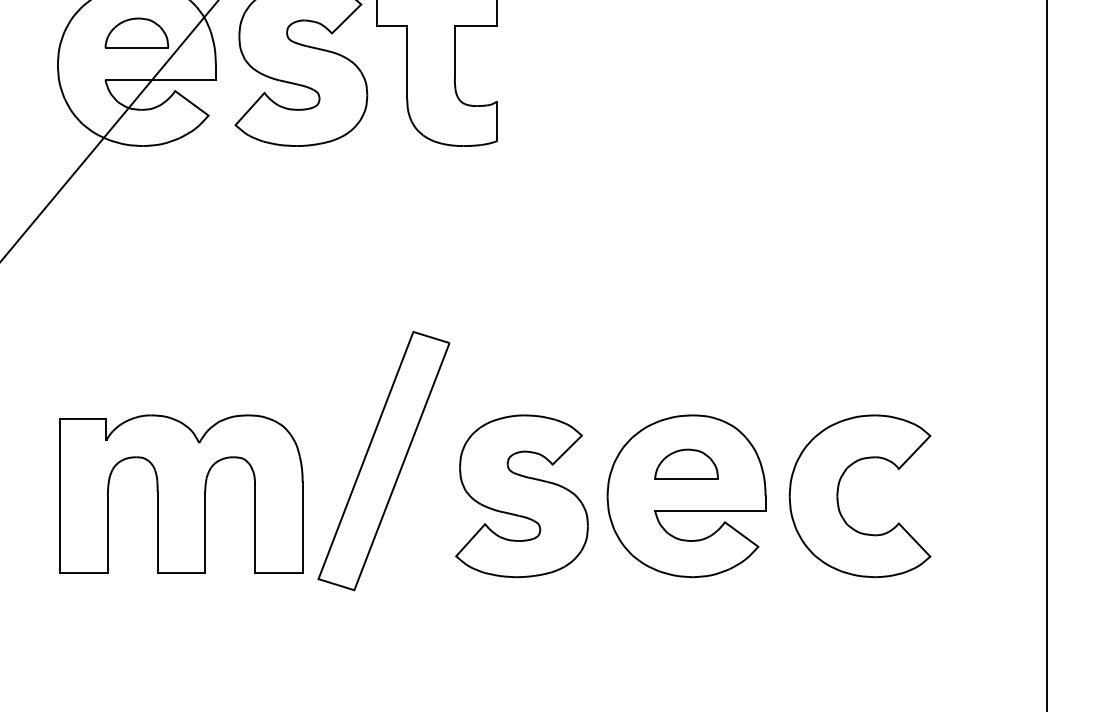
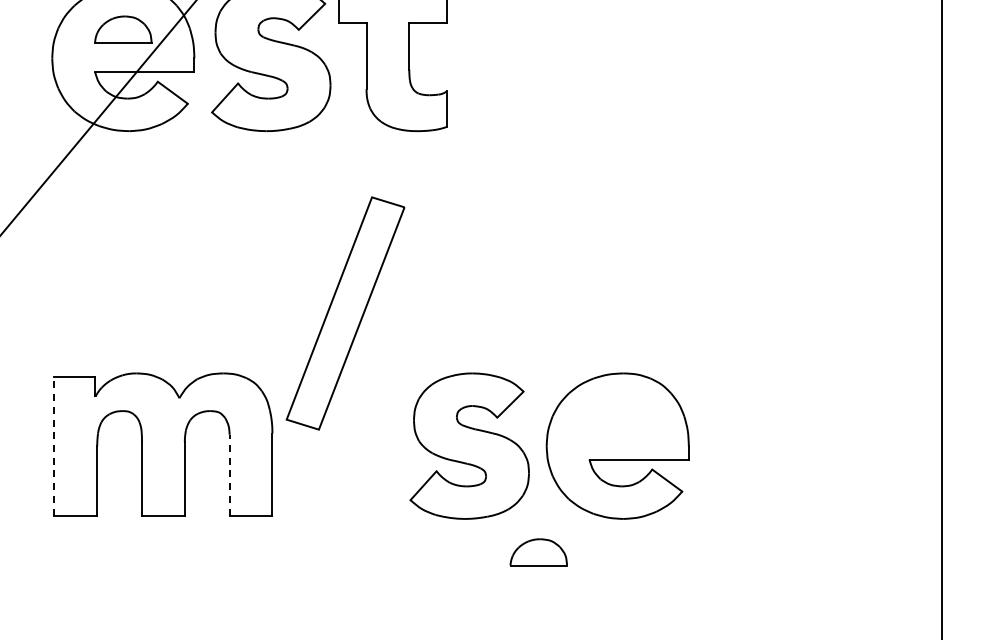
part: (383, 461) -> (345, 313), moved
part: (686, 464) -> (538, 552), moved
line: (60, 495) -> (54, 445), solid -> dashed
part: (838, 495) -> (754, 445), removed
line: (254, 527) -> (229, 474), solid -> dashed

